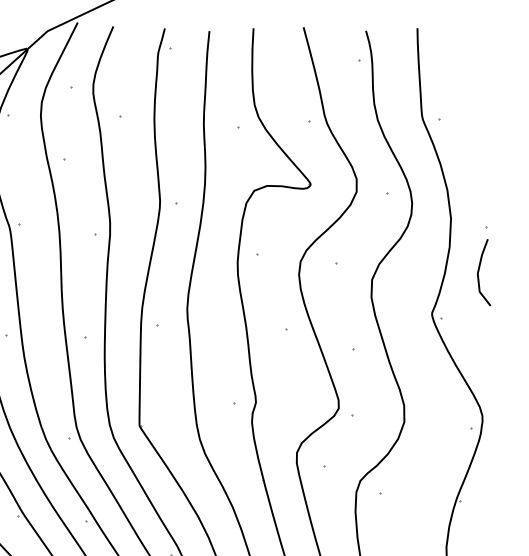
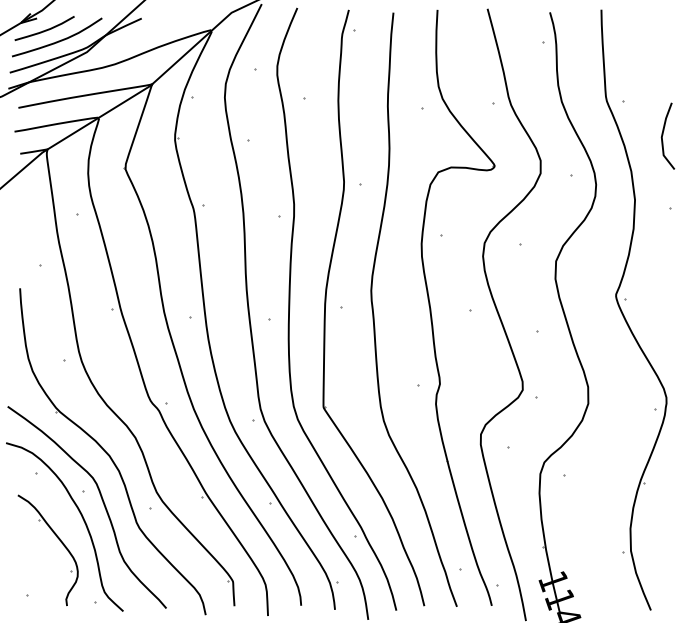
line: (479, 271) -> (663, 135), moved

